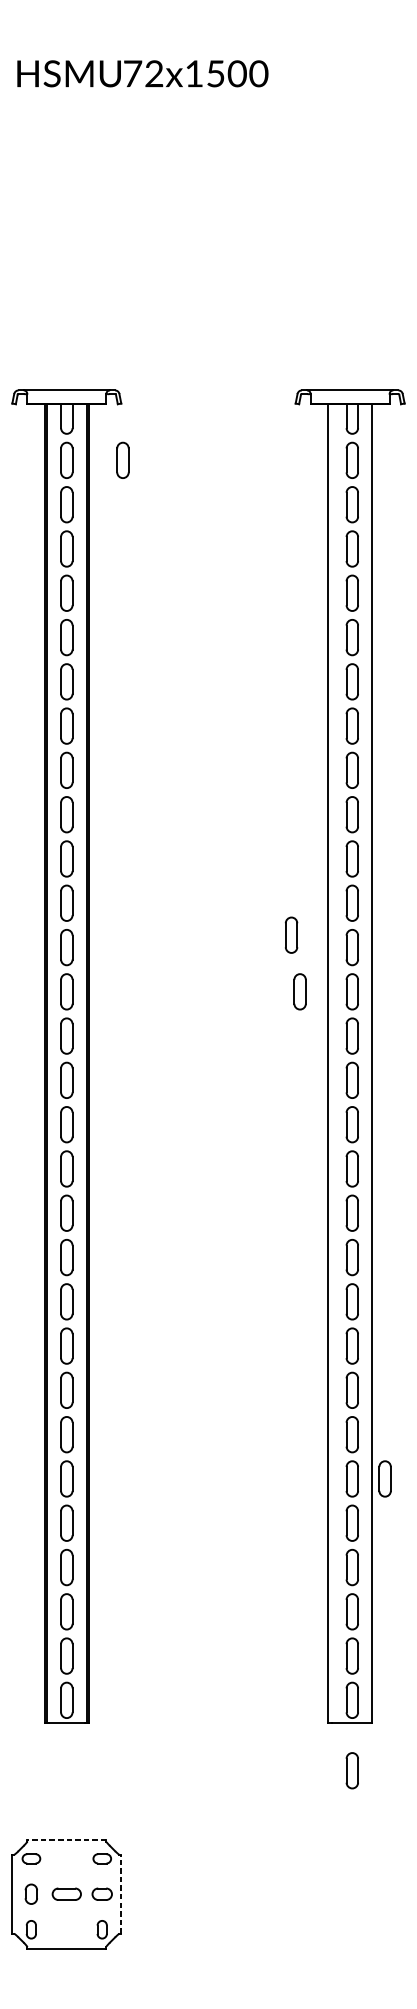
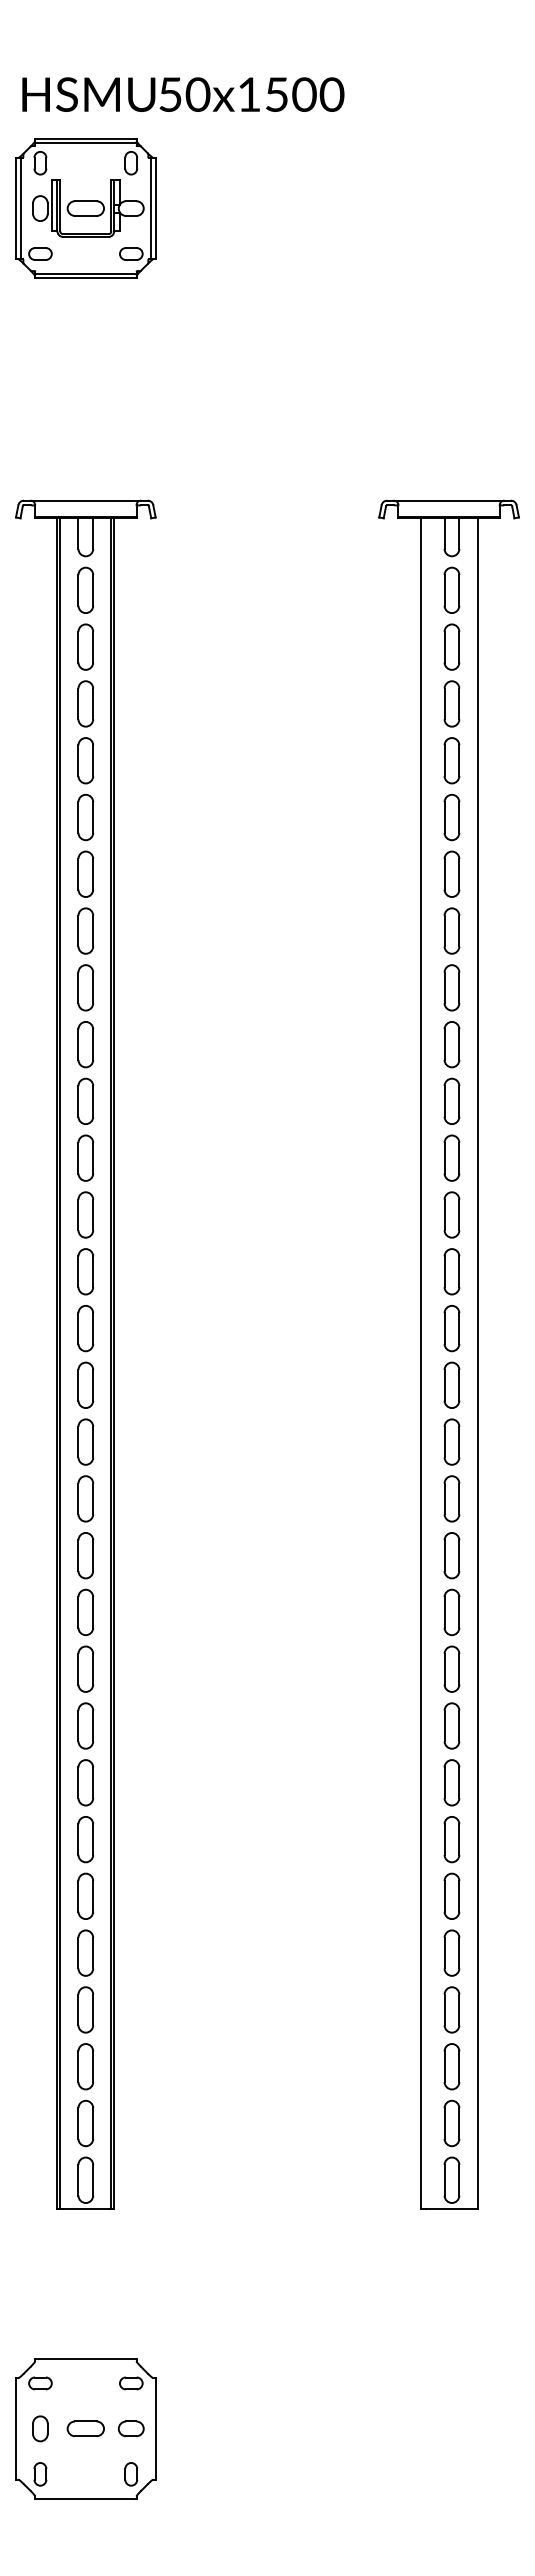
text: (143, 73) -> (184, 94), 72x1500 -> 50x1500
part: (66, 162) -> (85, 208), added
part: (122, 459) -> (157, 589), removed
part: (291, 934) -> (373, 1198), removed
part: (299, 991) -> (384, 1271), removed
part: (384, 1478) -> (493, 1895), removed
part: (352, 1770) -> (451, 2270), removed
line: (66, 1840) -> (85, 2359), dashed -> solid
line: (121, 1893) -> (155, 2428), dashed -> solid

